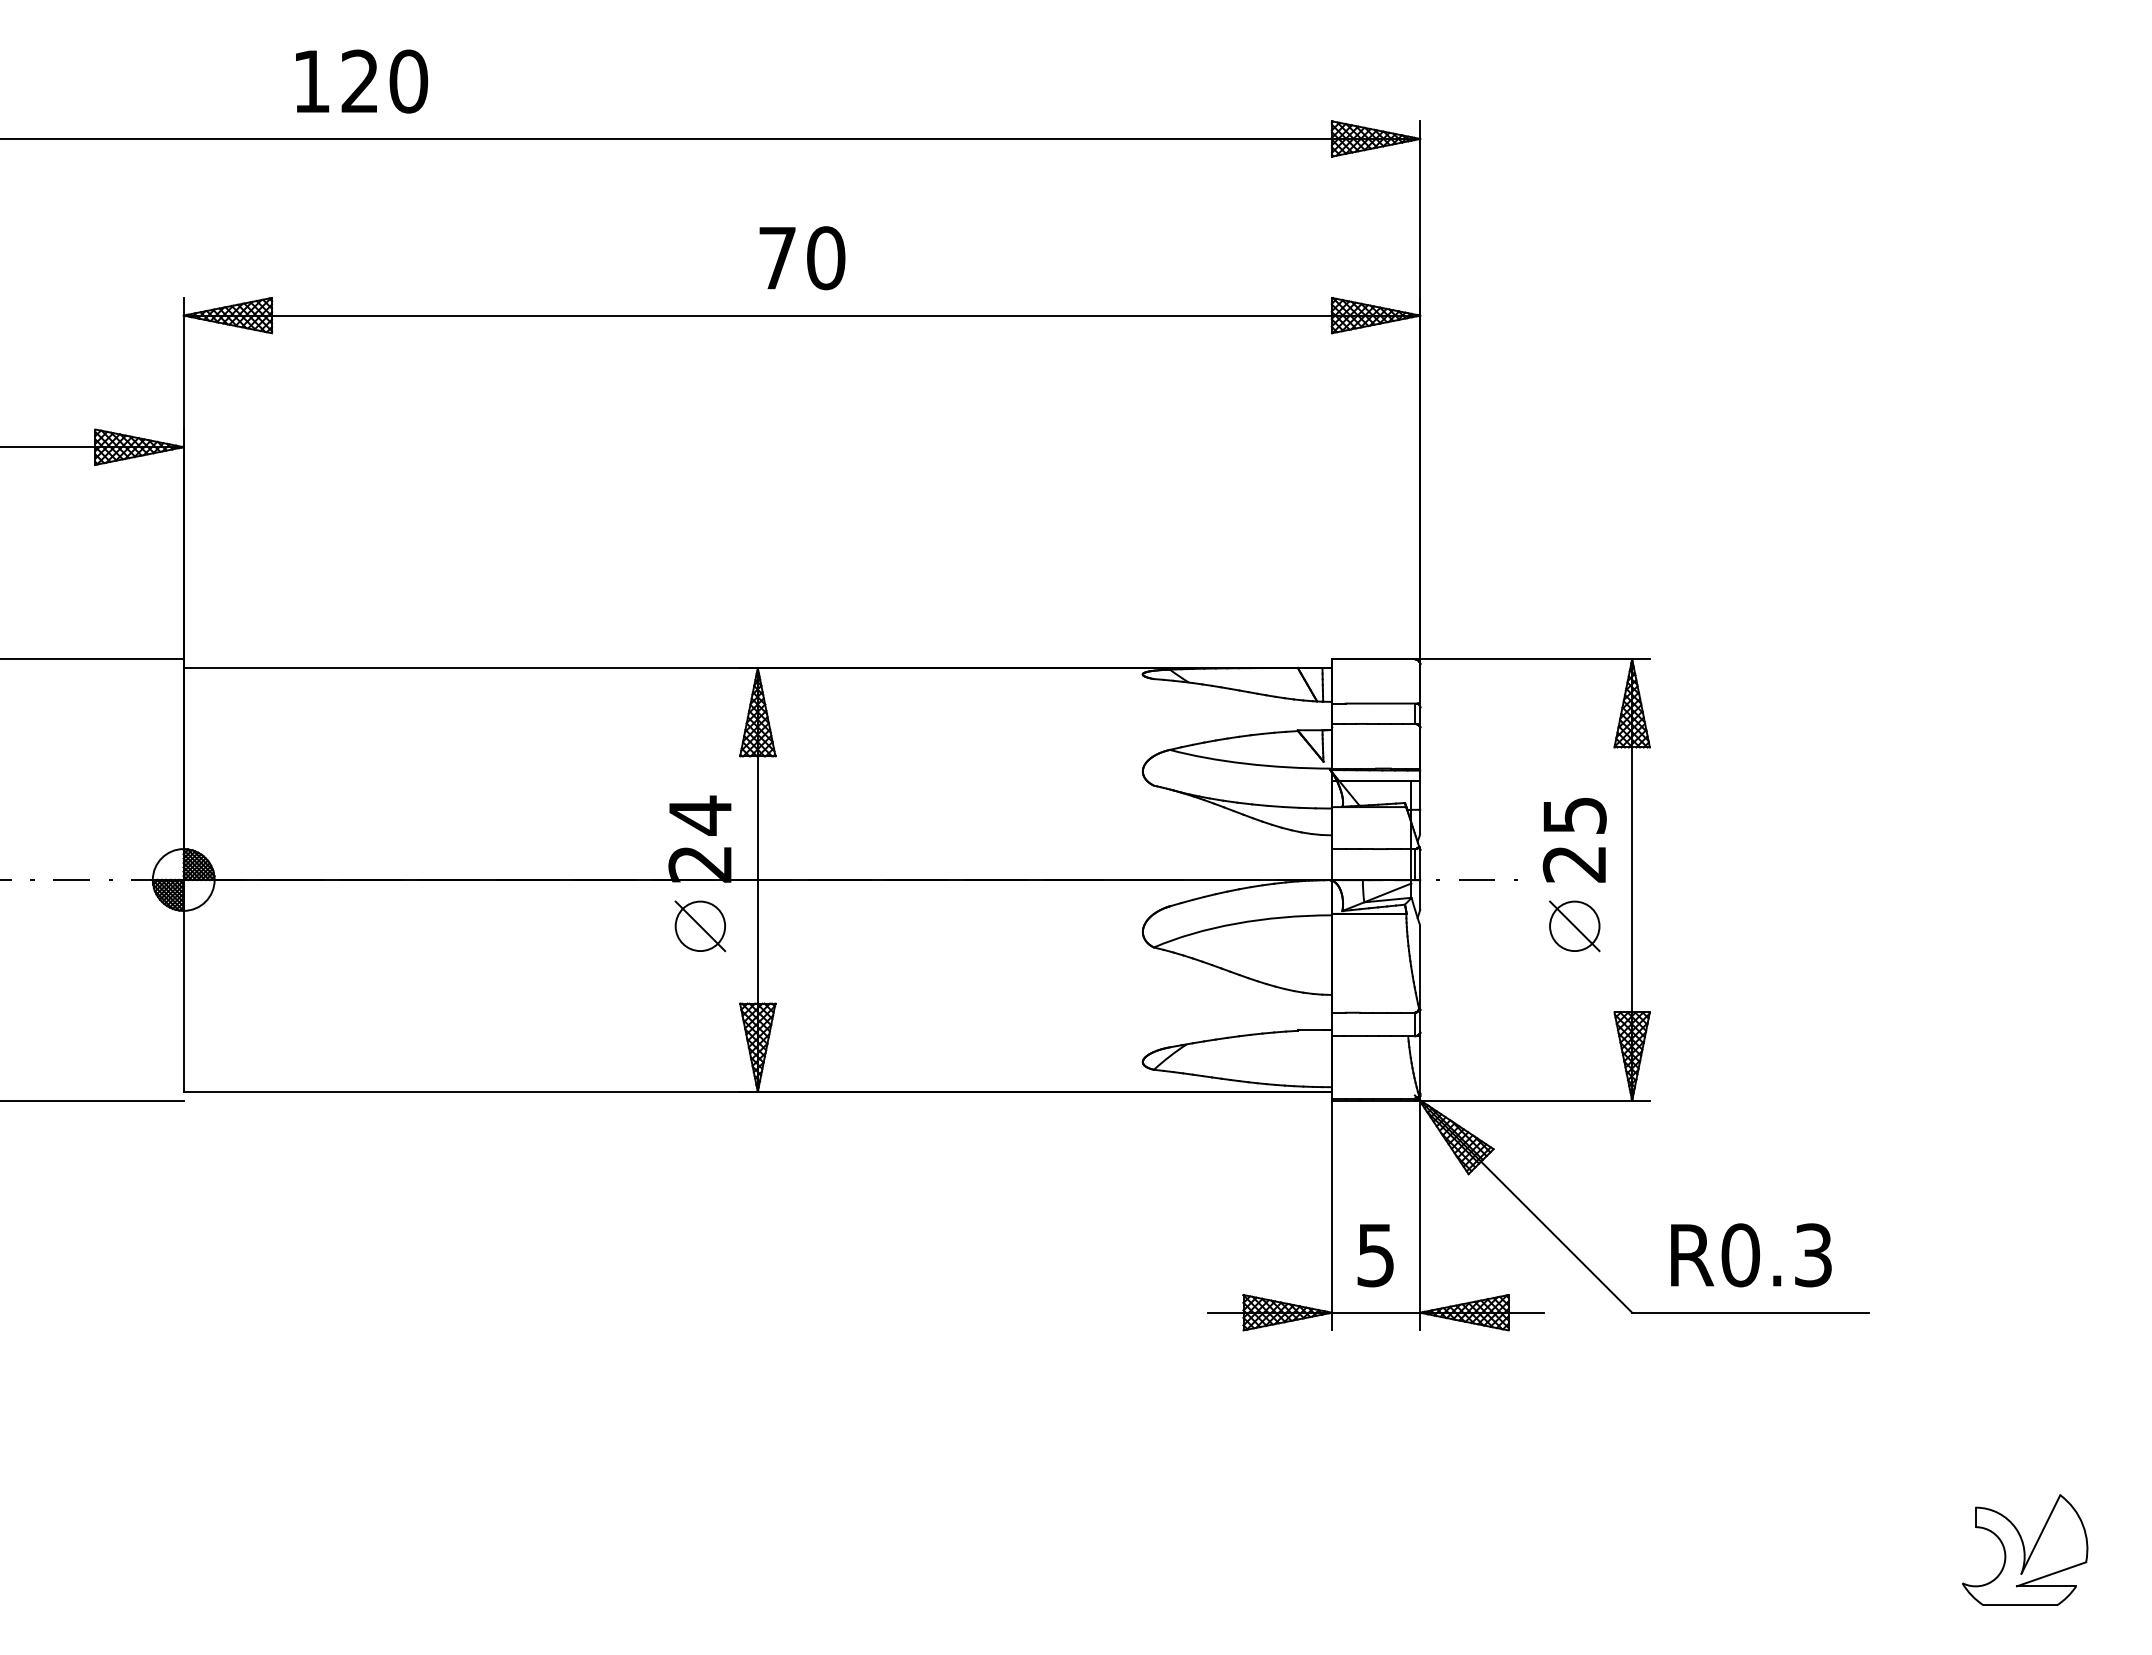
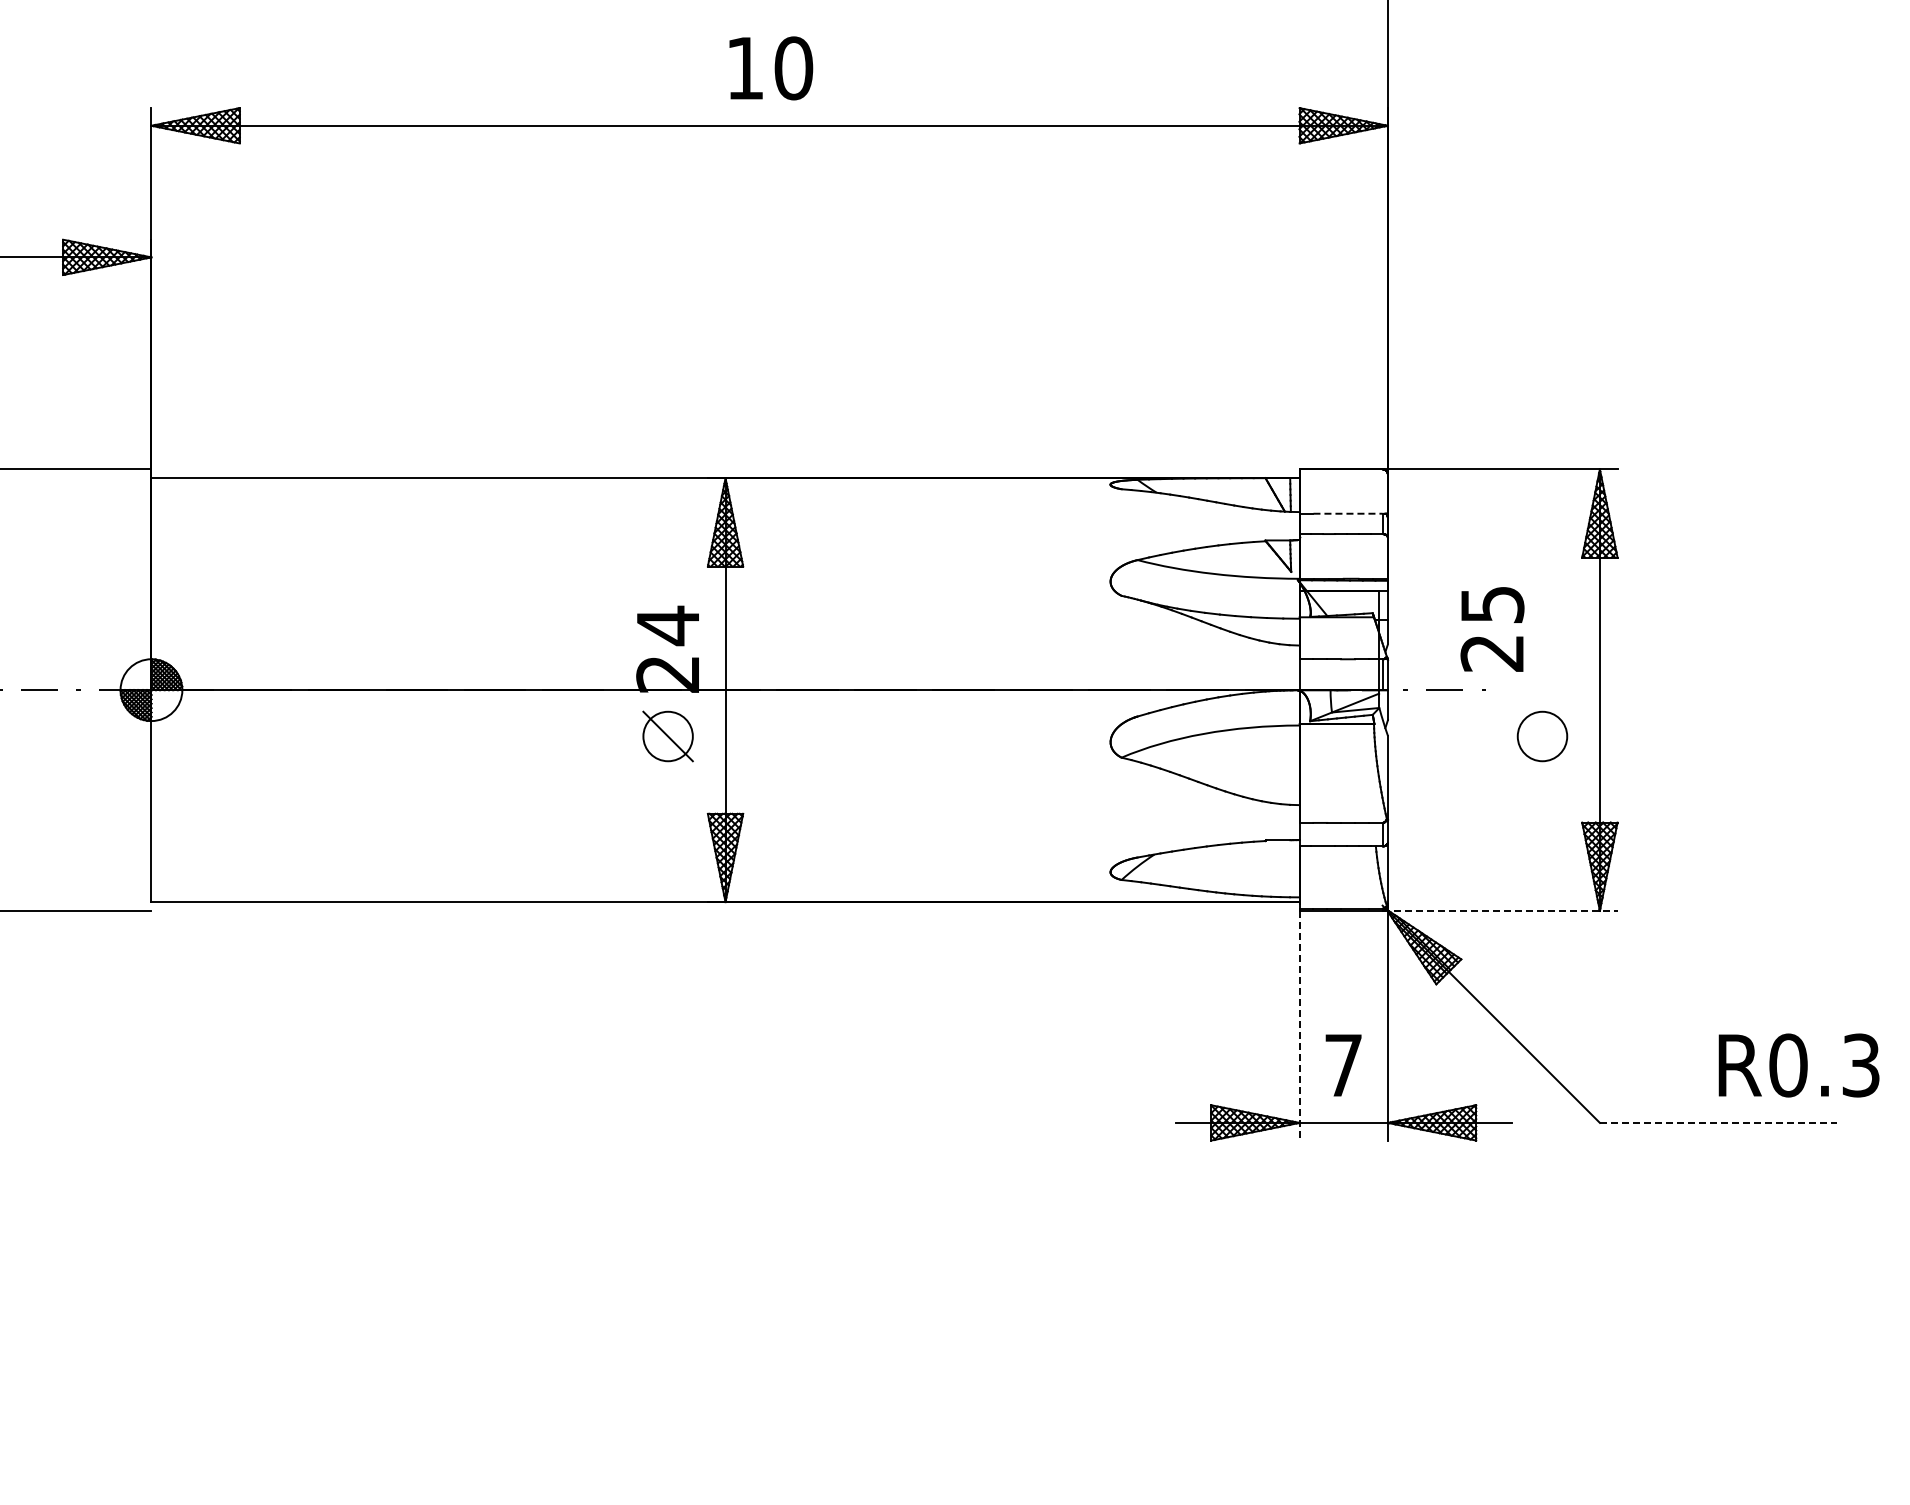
text: (777, 258) -> (745, 68), 70 -> 10
line: (1380, 703) -> (1348, 513), solid -> dashed
text: (1574, 840) -> (1492, 629), moved
line: (1574, 926) -> (1542, 736), removed
line: (1532, 1100) -> (1500, 910), solid -> dashed
line: (1331, 1215) -> (1299, 1025), solid -> dashed
text: (1375, 1255) -> (1343, 1065), 5 -> 7
text: (1751, 1255) -> (1799, 1065), moved
line: (1750, 1312) -> (1718, 1122), solid -> dashed

